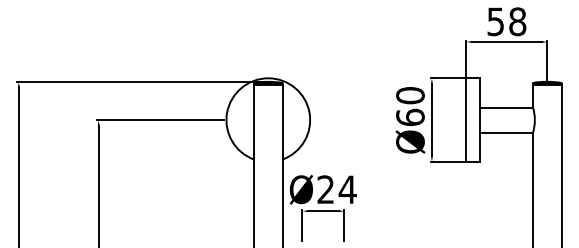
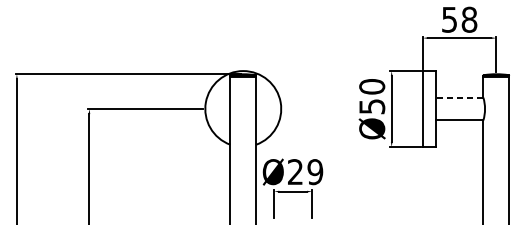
line: (506, 107) -> (459, 97), solid -> dashed
text: (410, 117) -> (372, 106), Ø60 -> Ø50
text: (347, 189) -> (315, 171), Ø24 -> Ø29

